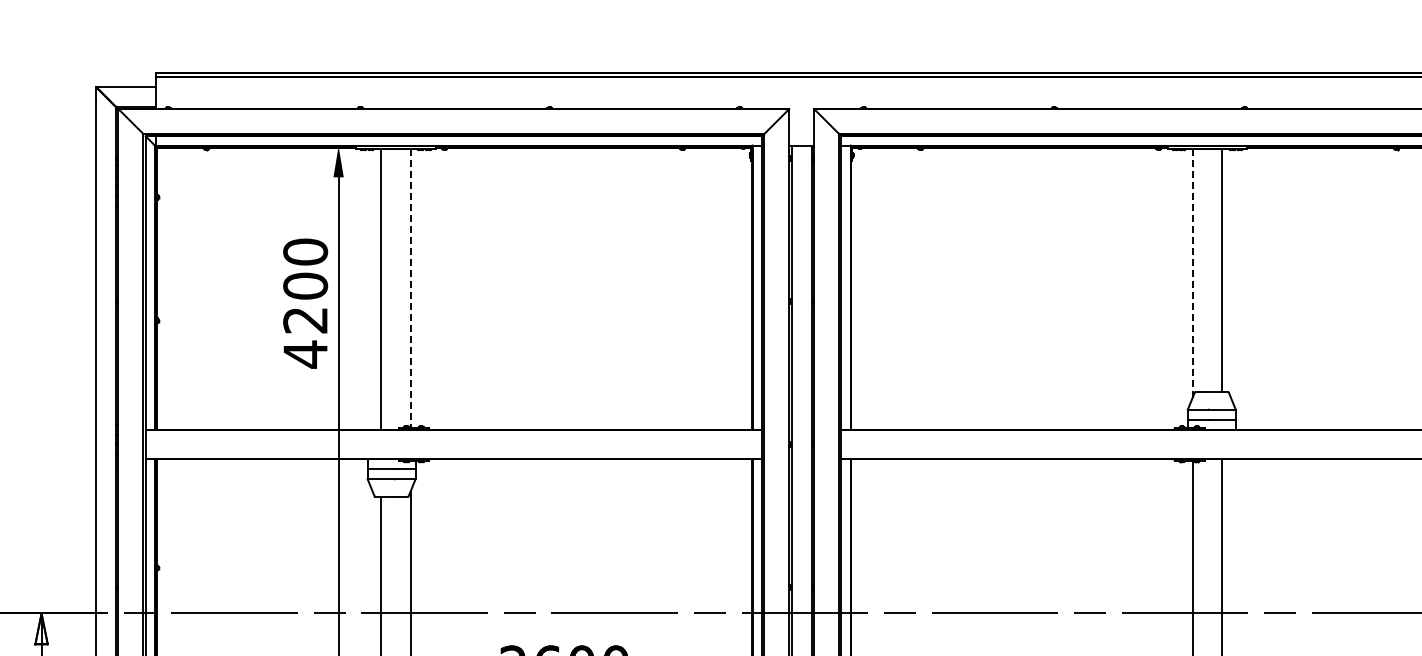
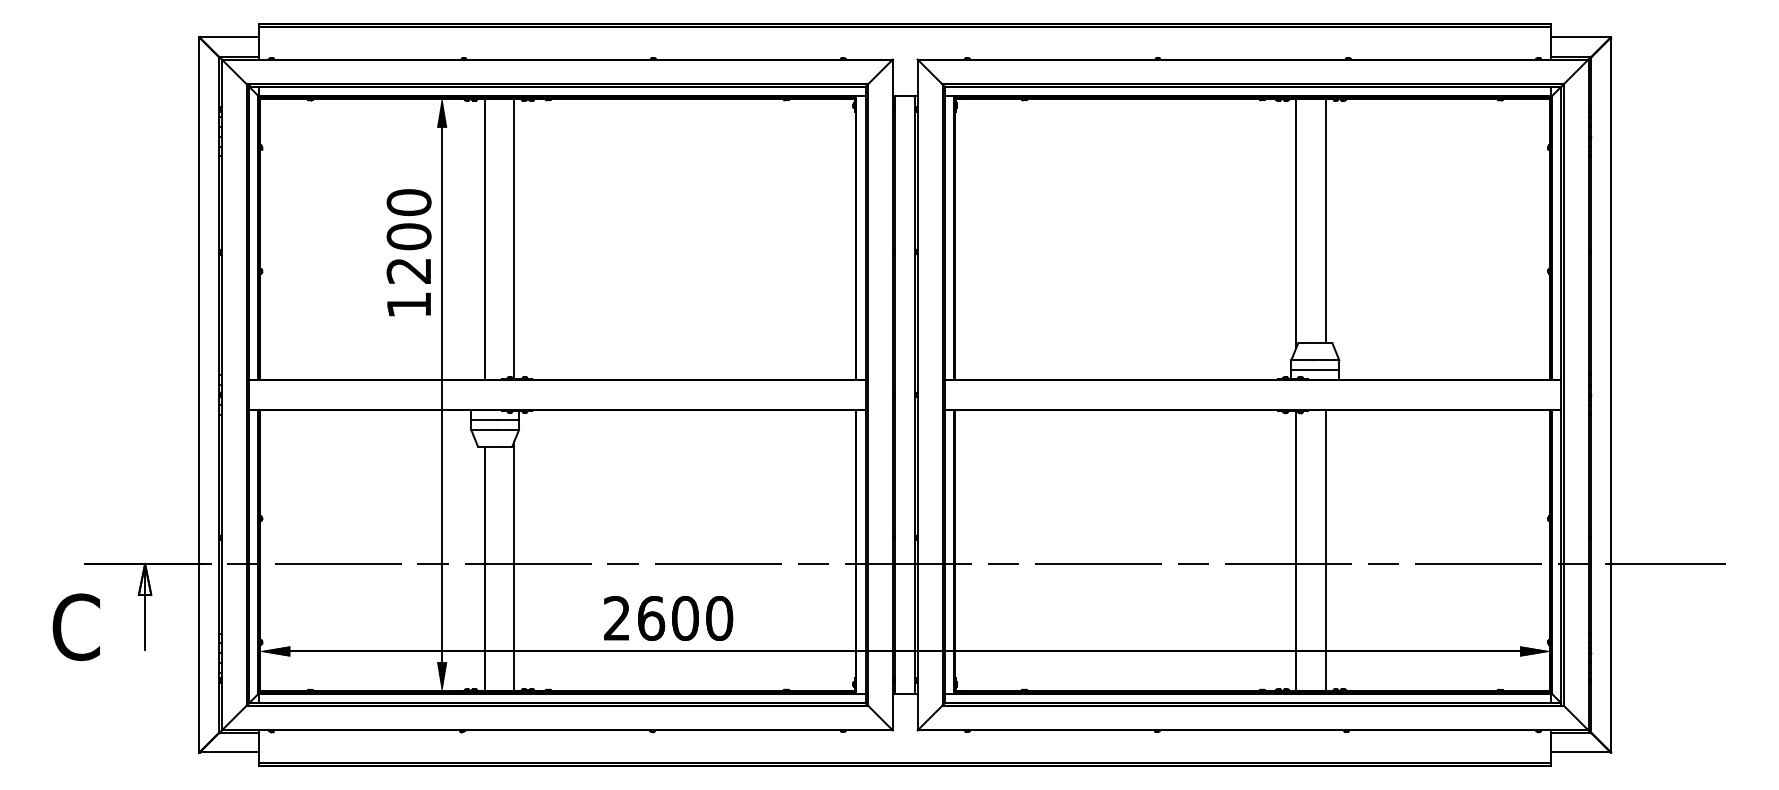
line: (1192, 272) -> (1296, 223), dashed -> solid
line: (410, 287) -> (514, 238), dashed -> solid
text: (304, 354) -> (408, 305), 4200 -> 1200

